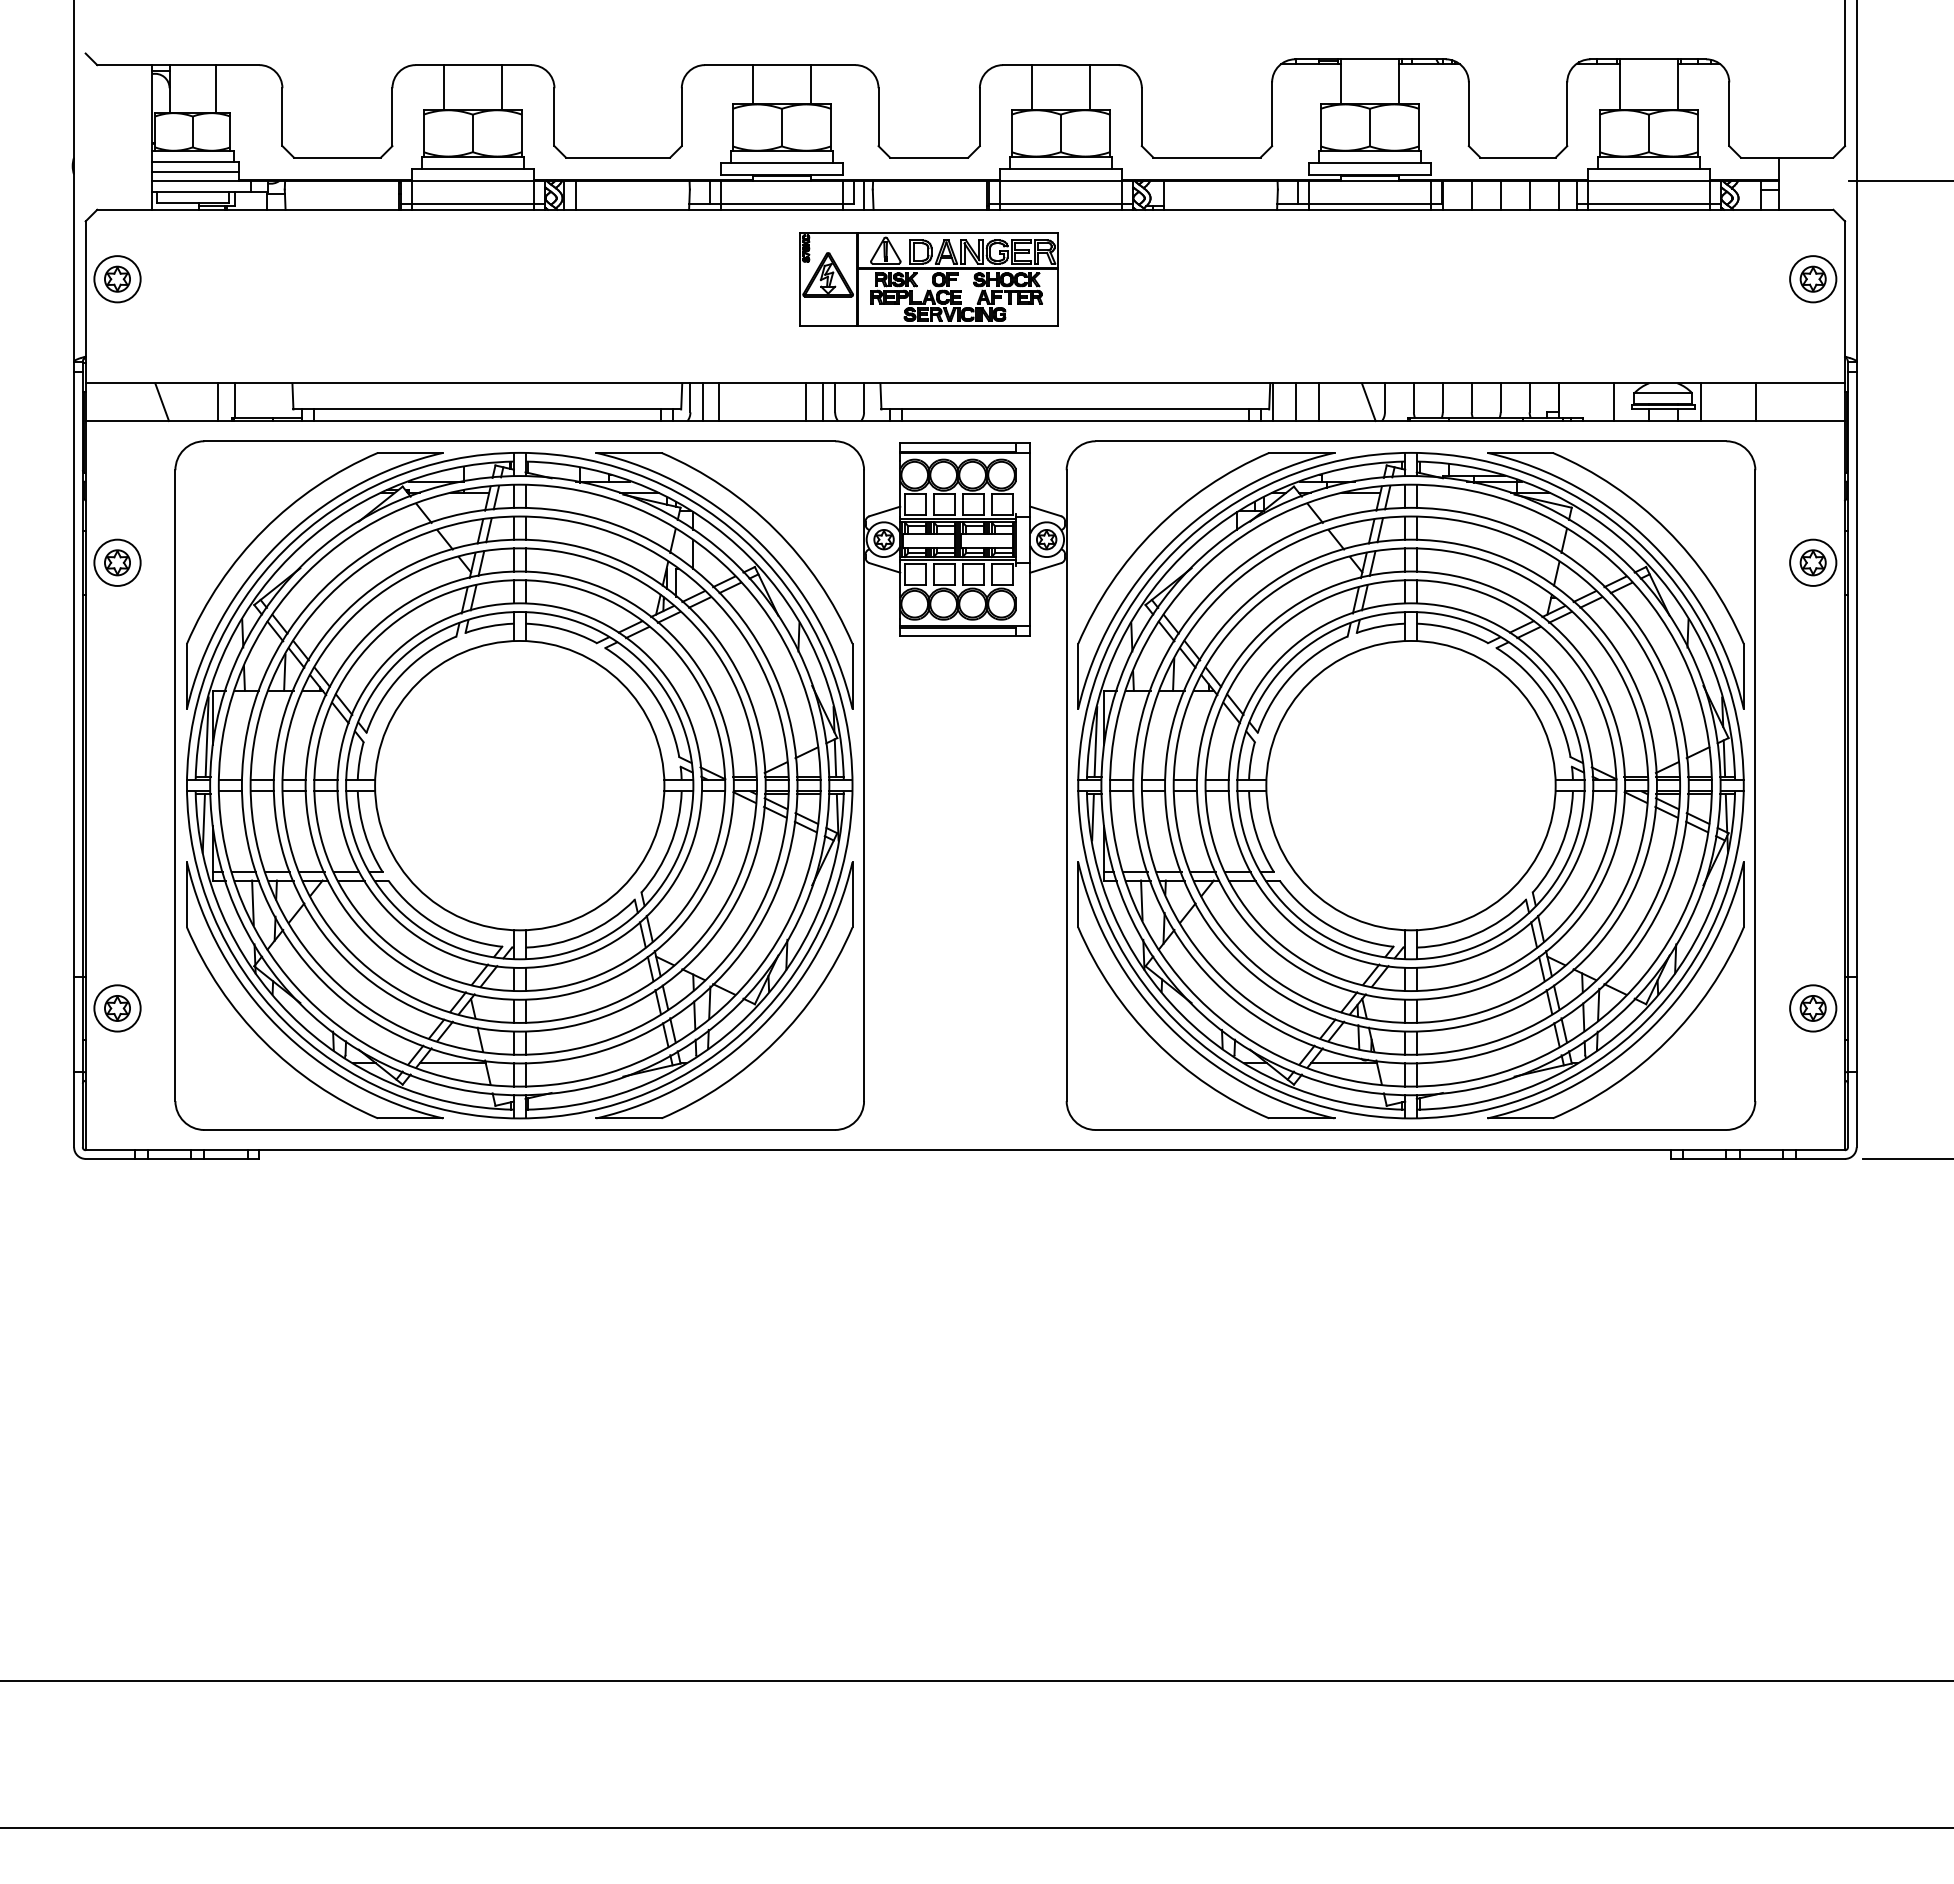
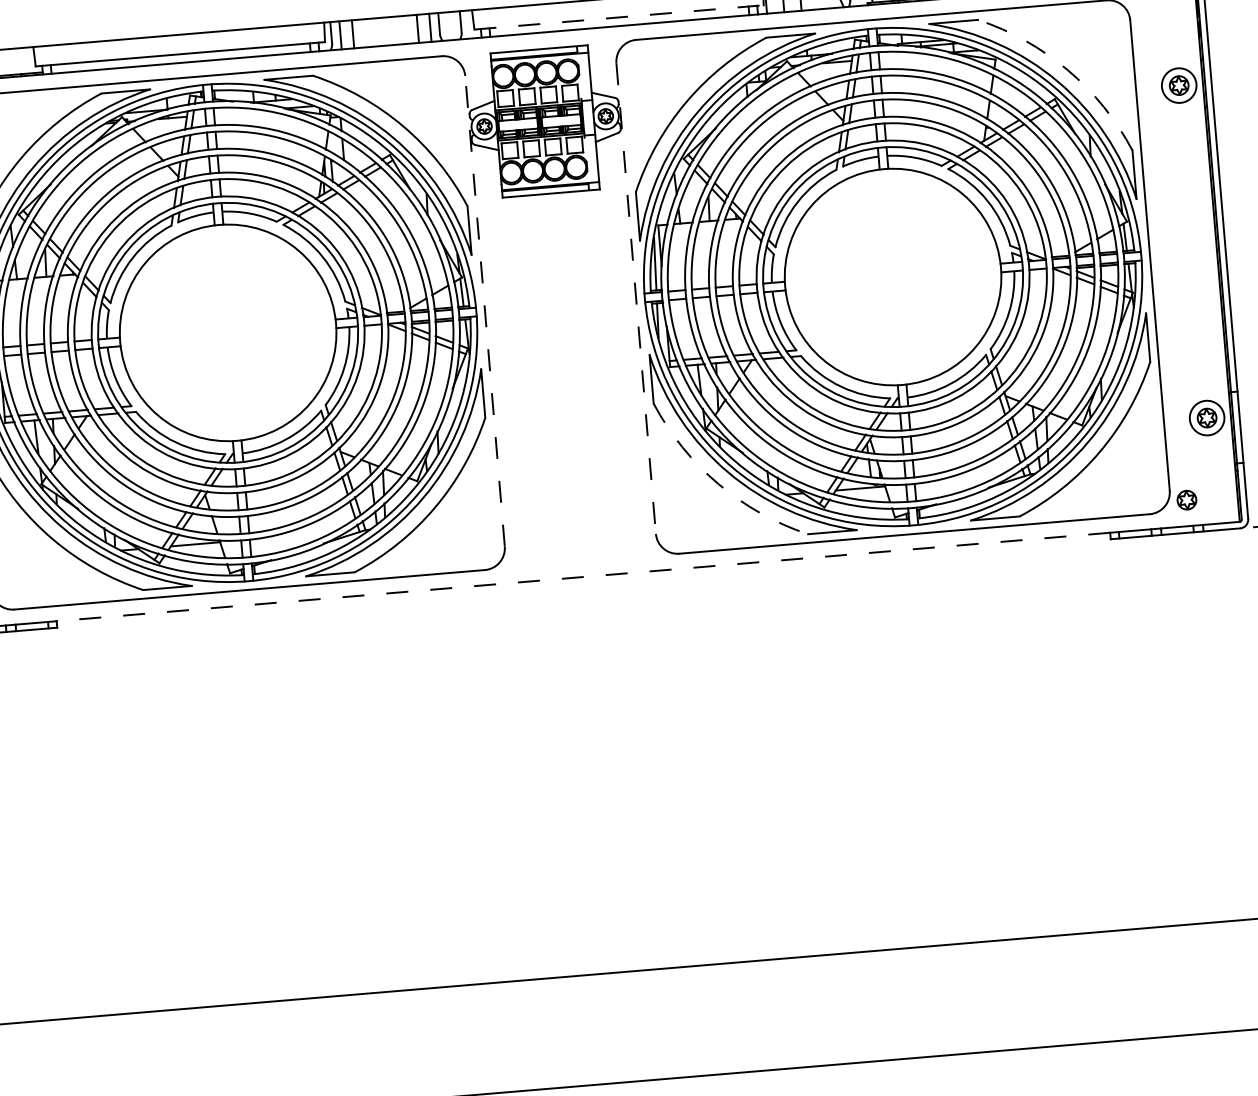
line: (1075, 409) -> (619, 17), solid -> dashed
arc: (1666, 529) -> (1067, 69), solid -> dashed
line: (864, 785) -> (485, 311), solid -> dashed
line: (1066, 786) -> (636, 299), solid -> dashed
arc: (1155, 1041) -> (718, 483), solid -> dashed
part: (1776, 1115) -> (1186, 500), added
line: (964, 1150) -> (582, 577), solid -> dashed

